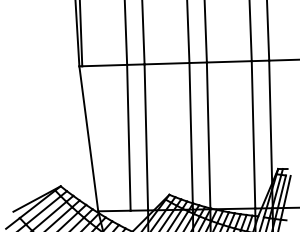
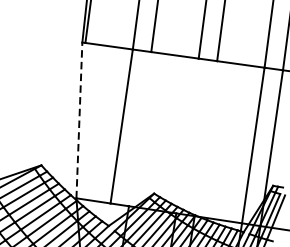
line: (208, 135) -> (205, 138), removed
line: (190, 136) -> (186, 136), removed
line: (146, 137) -> (140, 129), removed
line: (88, 138) -> (79, 120), solid -> dashed

